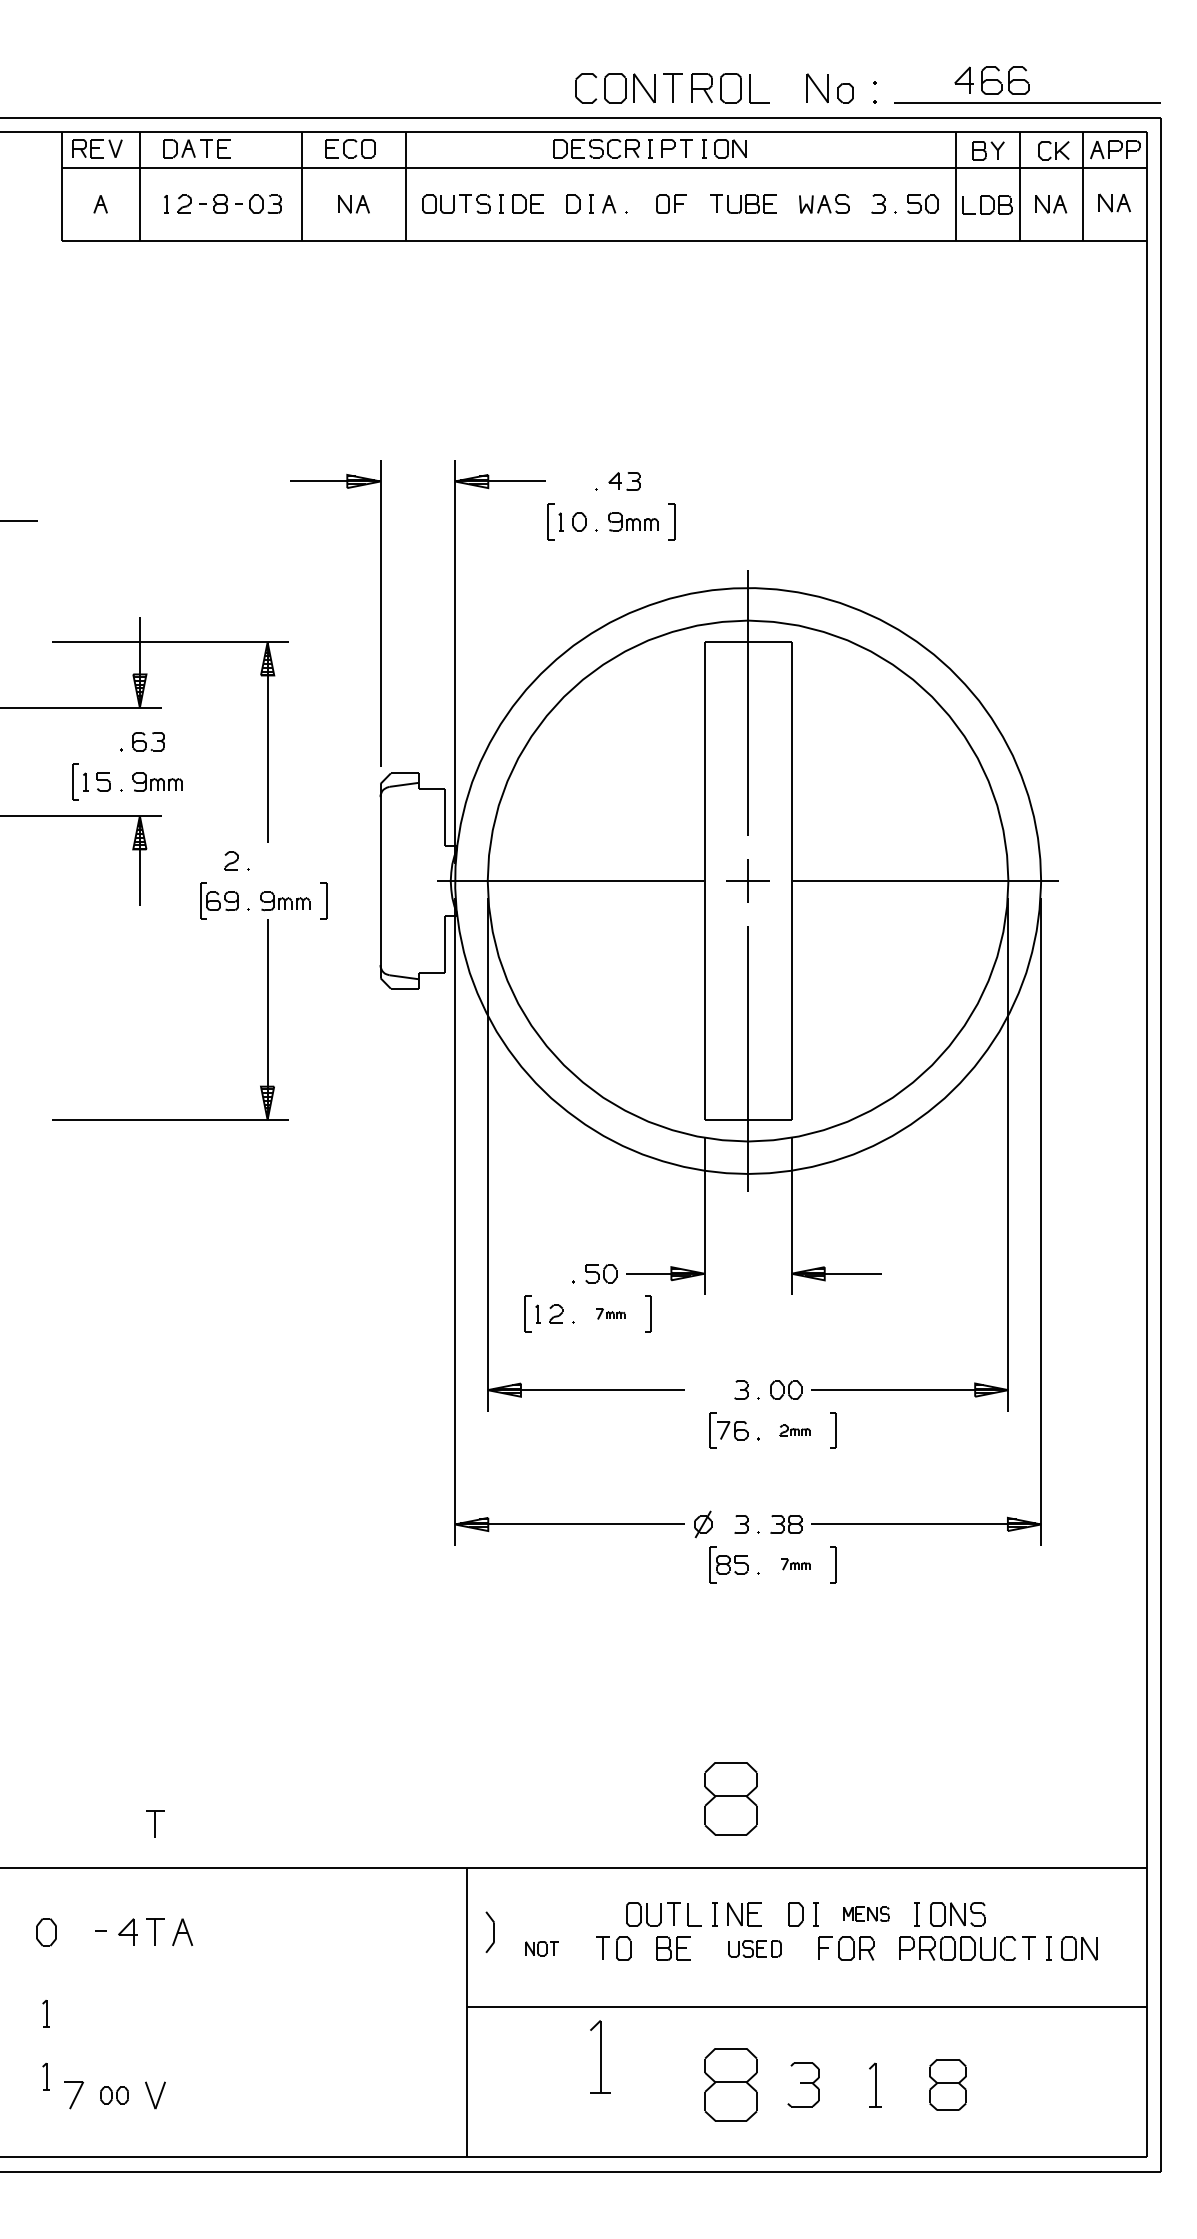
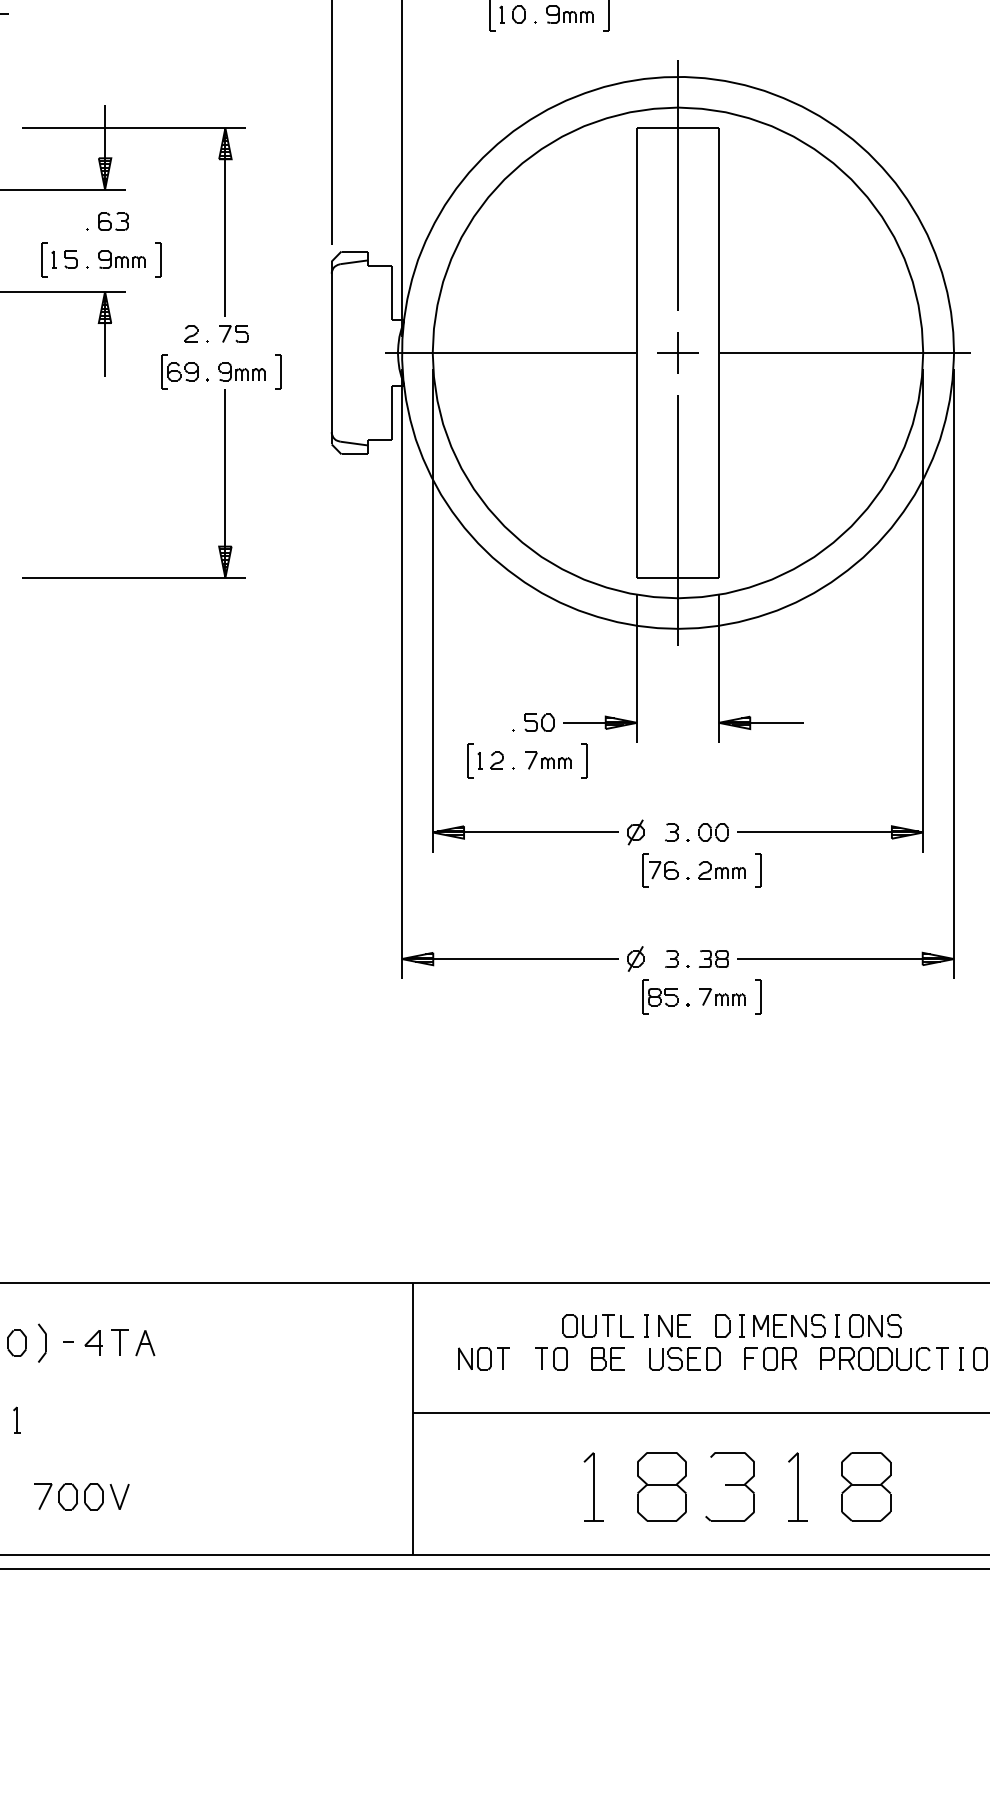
part: (195, 781) -> (157, 259), added
part: (276, 860) -> (233, 333), added
part: (610, 1313) -> (548, 760), size x1.67
part: (703, 1389) -> (635, 831), added
part: (794, 1430) -> (721, 870), size x1.67
part: (795, 1564) -> (722, 996), size x1.67
part: (730, 1798) -> (661, 1217), removed
part: (155, 1823) -> (119, 1240), removed
part: (866, 1914) -> (789, 1326), size x1.67
part: (489, 1931) -> (41, 1342), moved
part: (541, 1948) -> (483, 1358), size x1.67
part: (755, 1948) -> (684, 1358), size x1.43
part: (600, 2056) -> (593, 1486), moved
part: (45, 2076) -> (16, 1479), removed
part: (803, 2084) -> (730, 1486), size x1.67
part: (875, 2084) -> (798, 1486), size x1.67
part: (947, 2084) -> (865, 1486), size x1.43
part: (114, 2095) -> (81, 1496), size x1.67

